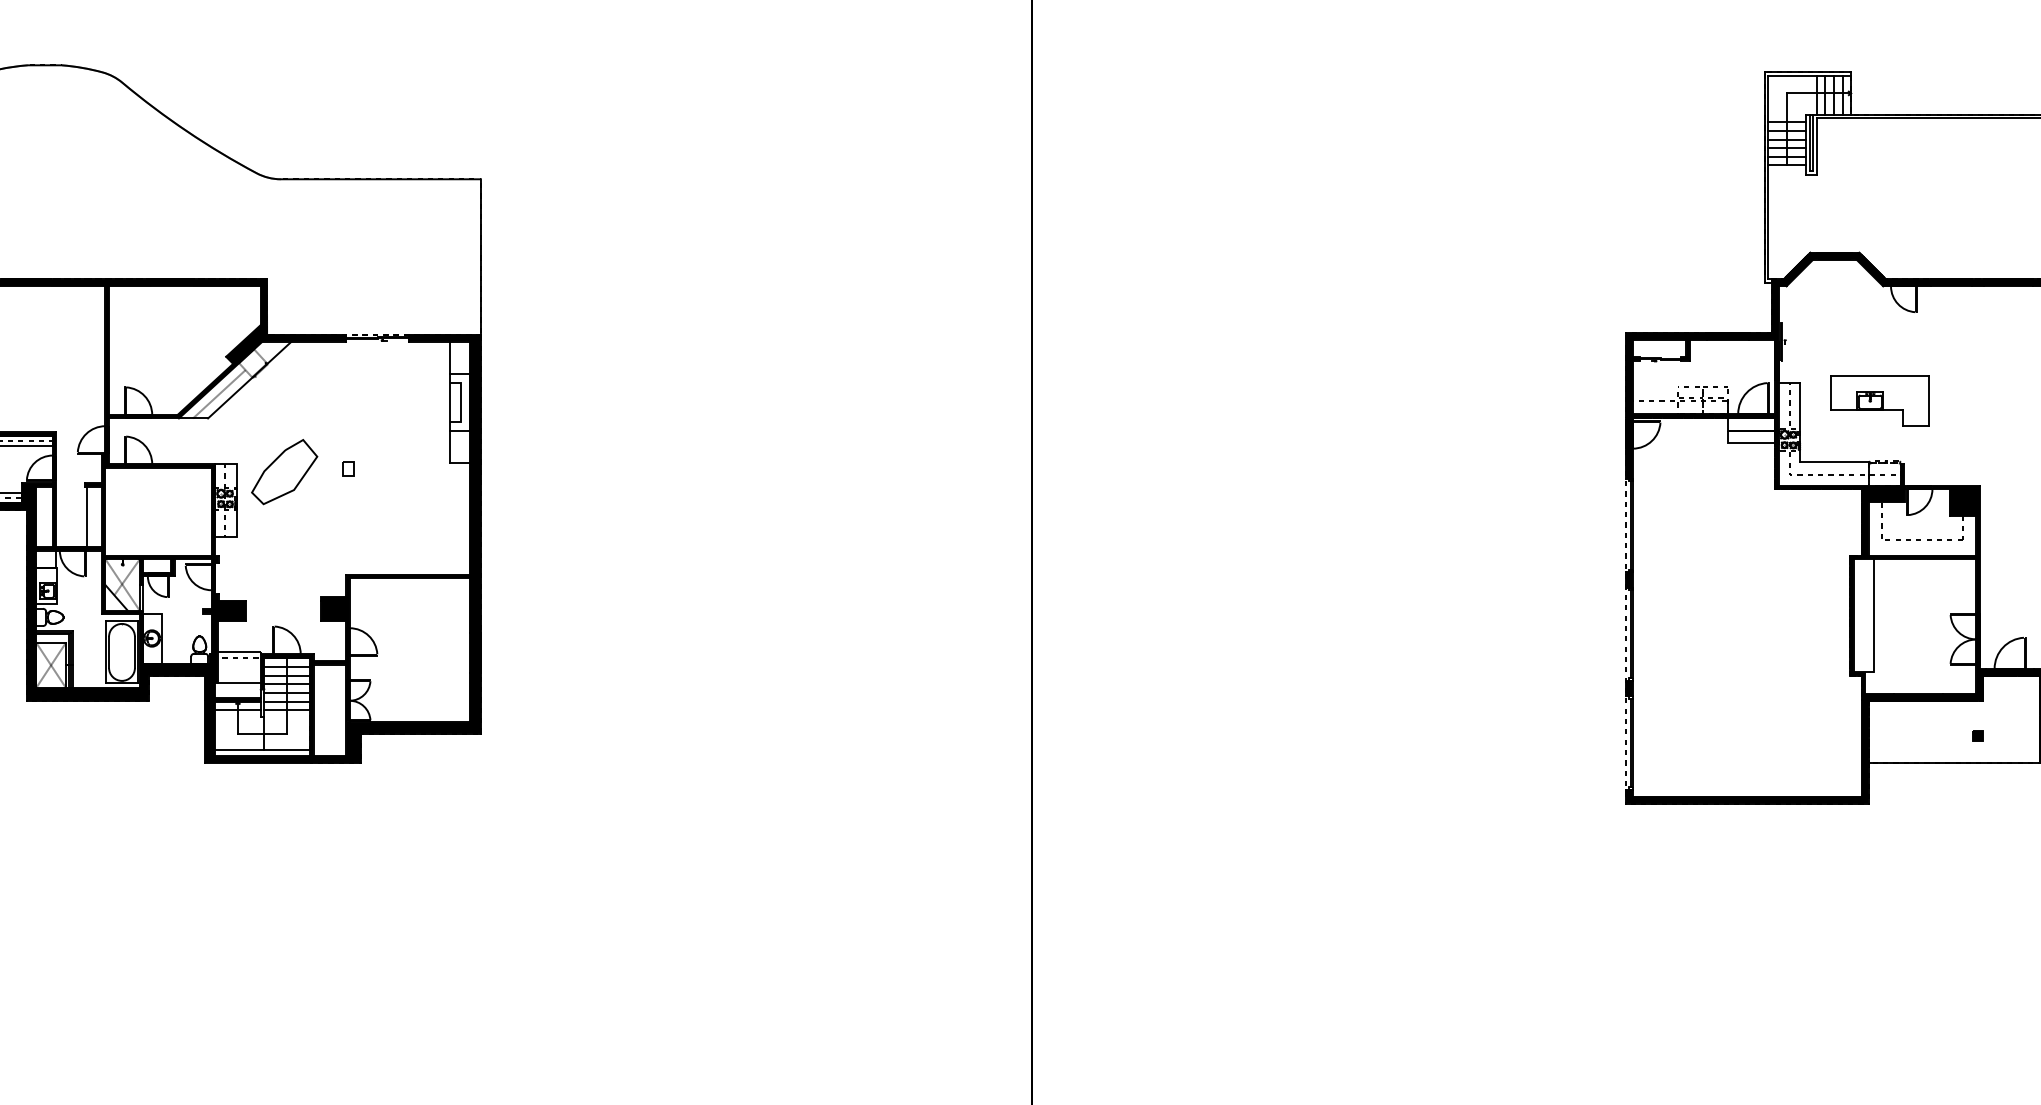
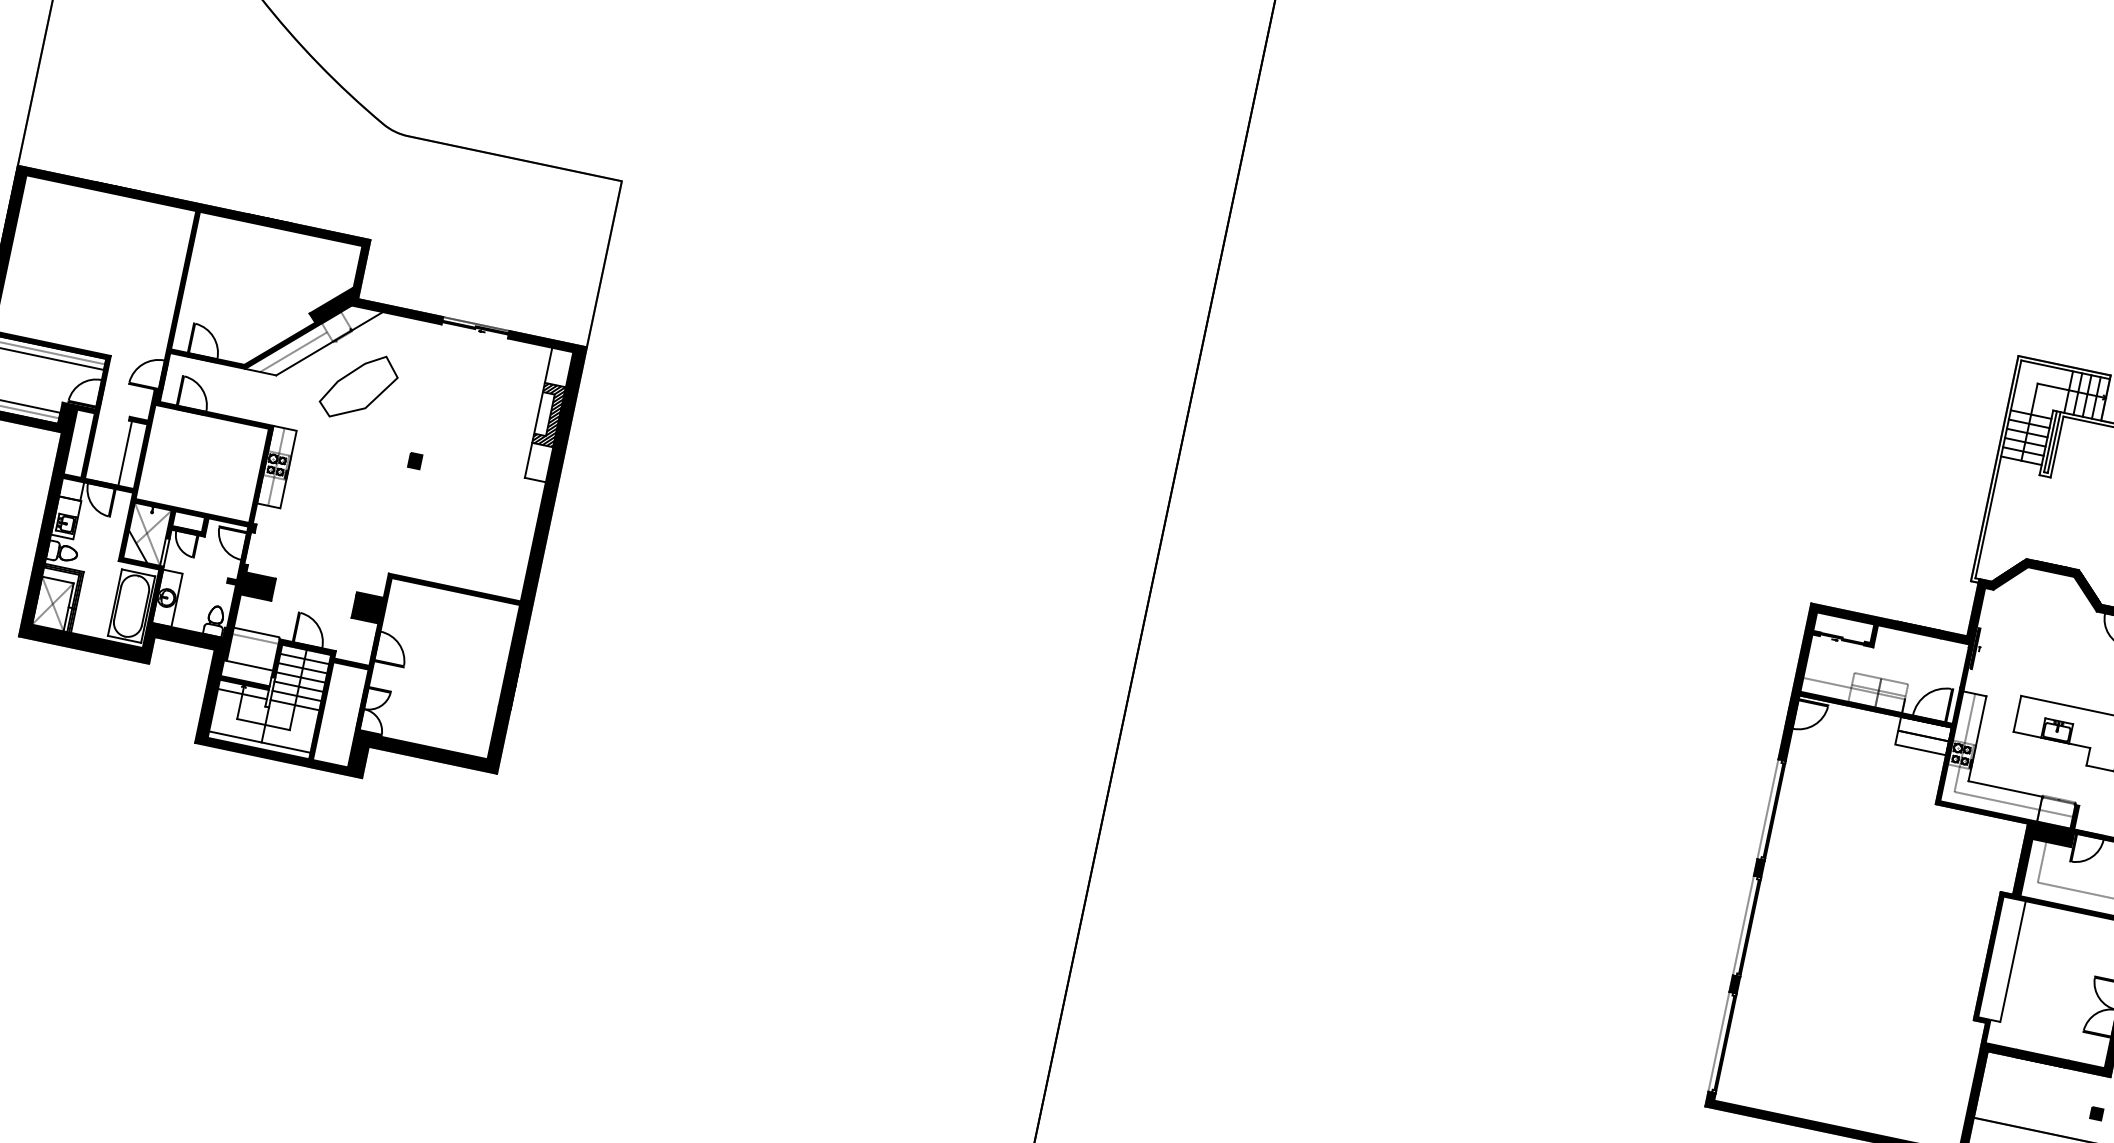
hatch: (459, 402) -> (548, 415), added
fill: (348, 468) -> (415, 460), added
part: (284, 472) -> (359, 387), moved

